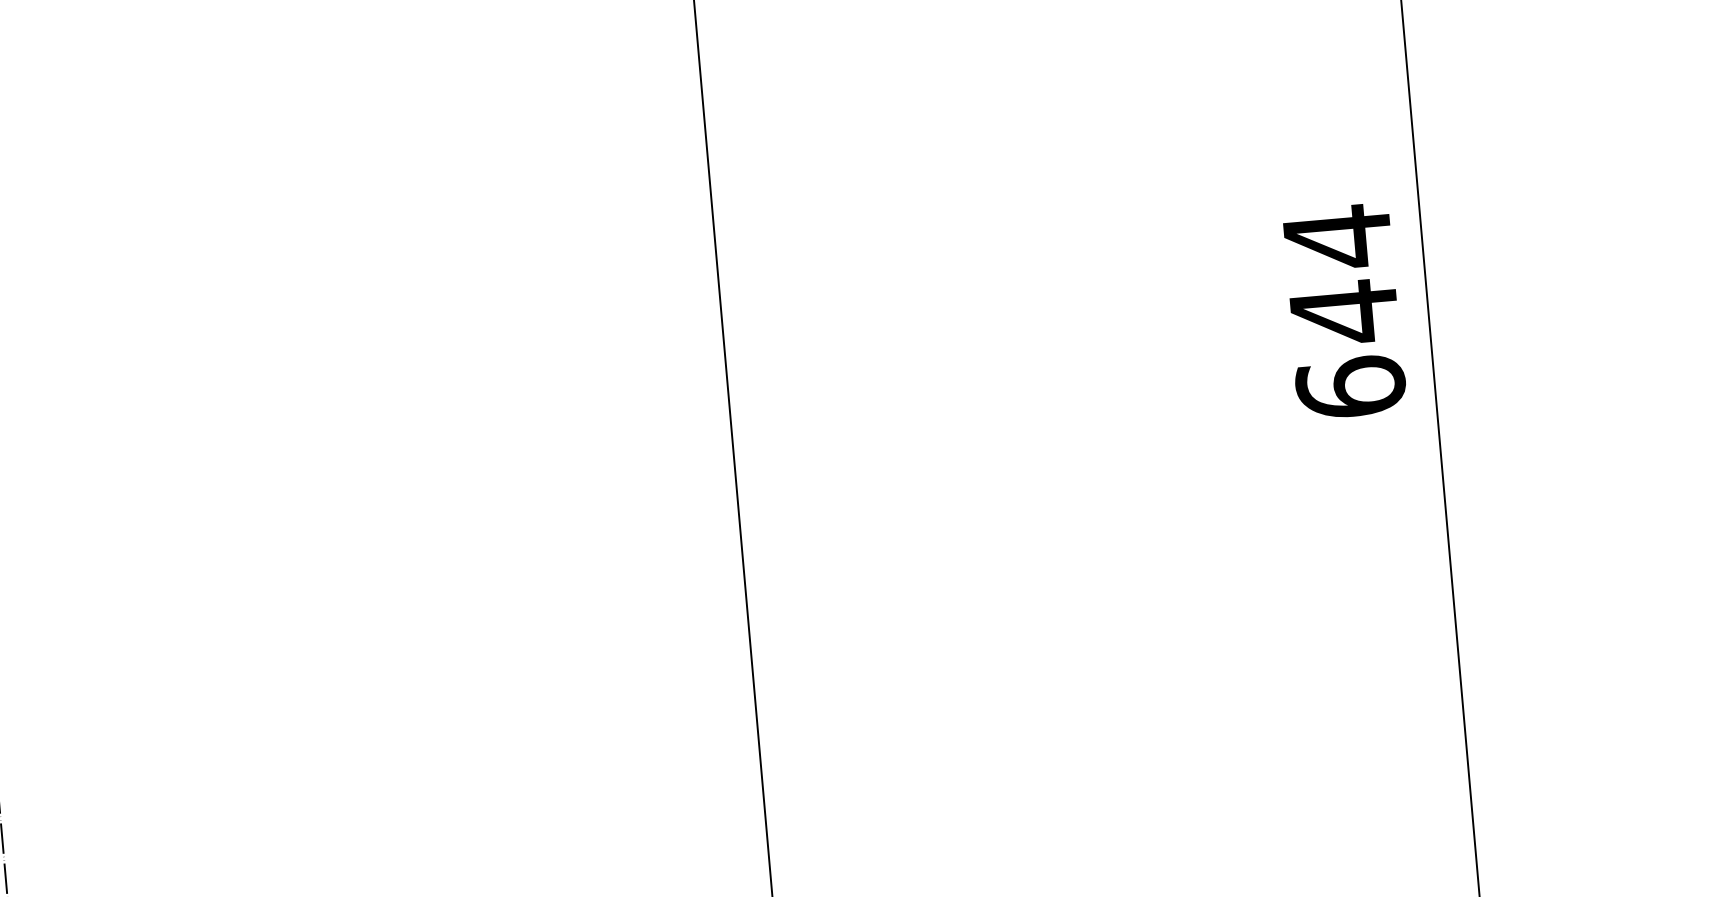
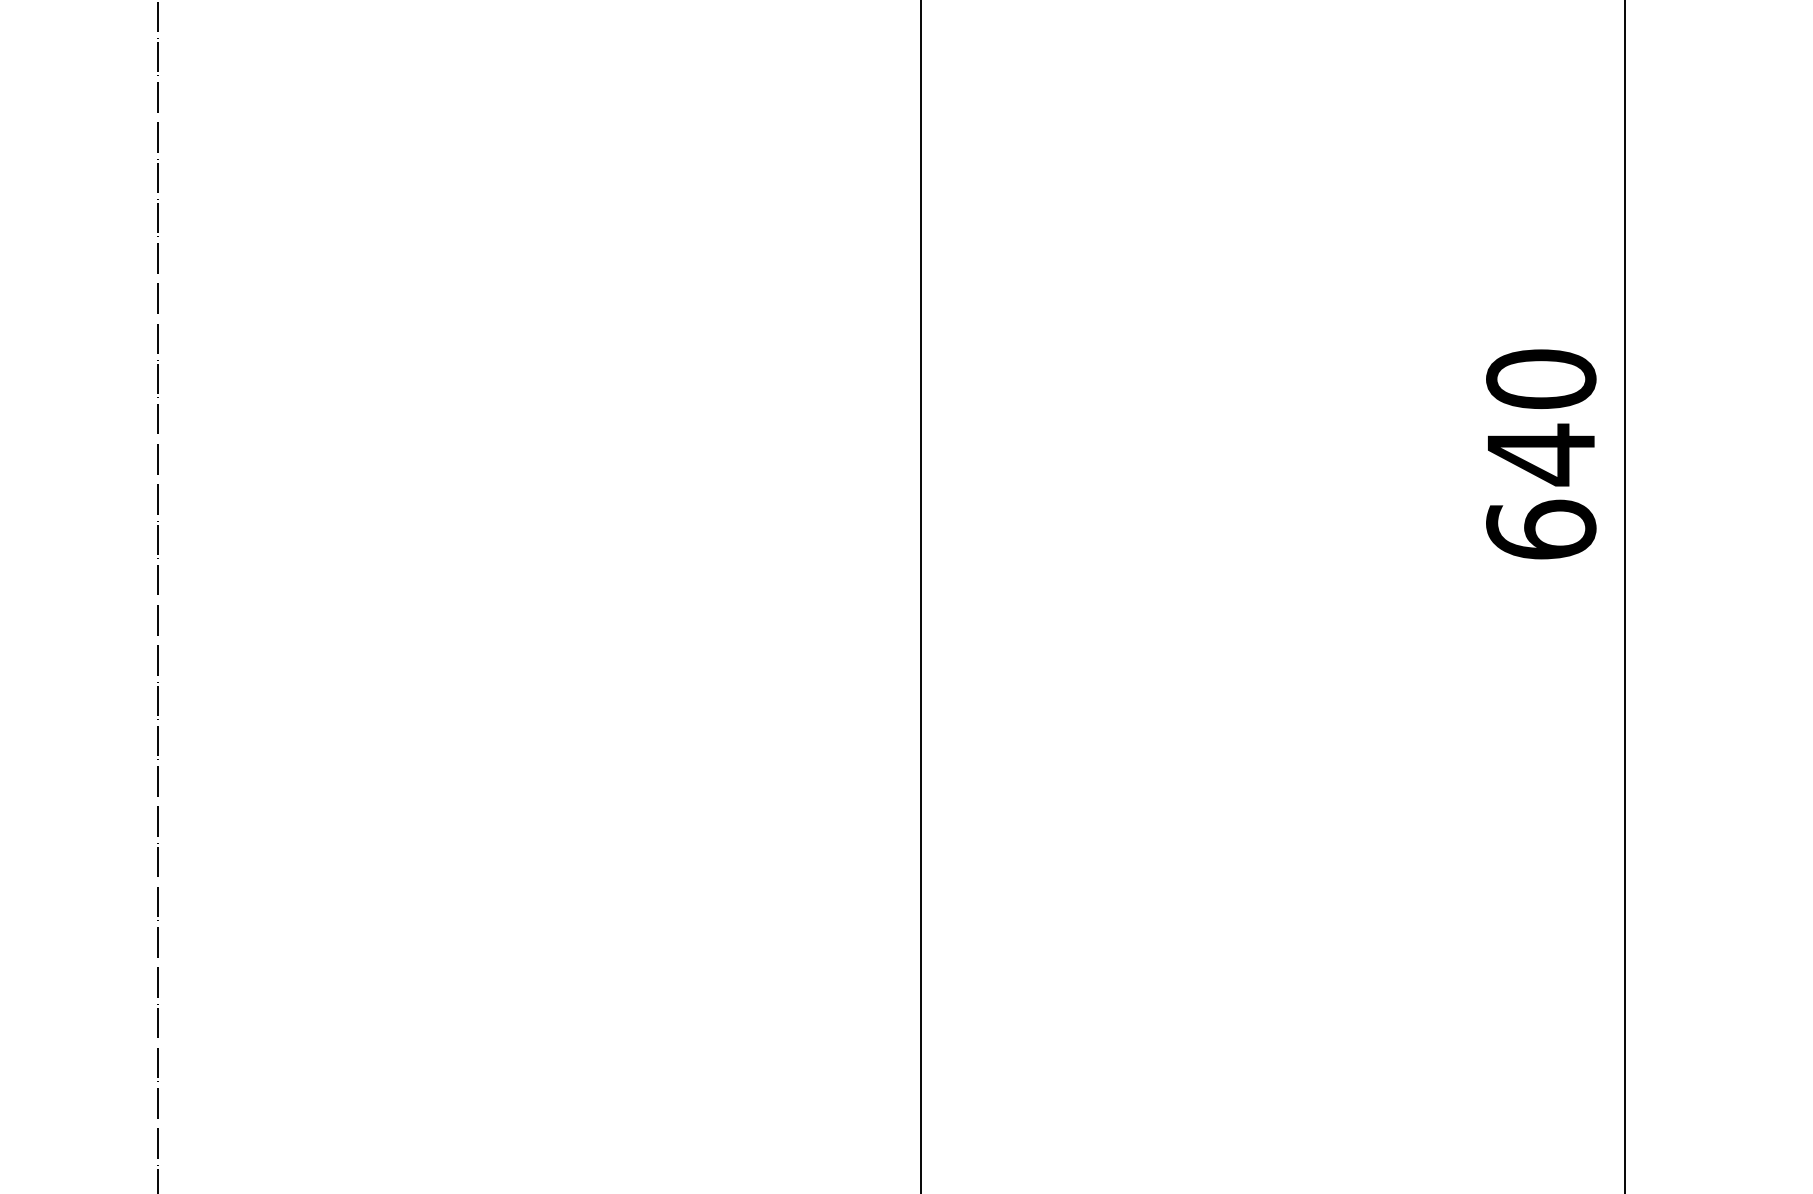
text: (1338, 237) -> (1541, 379), 644 -> 640

